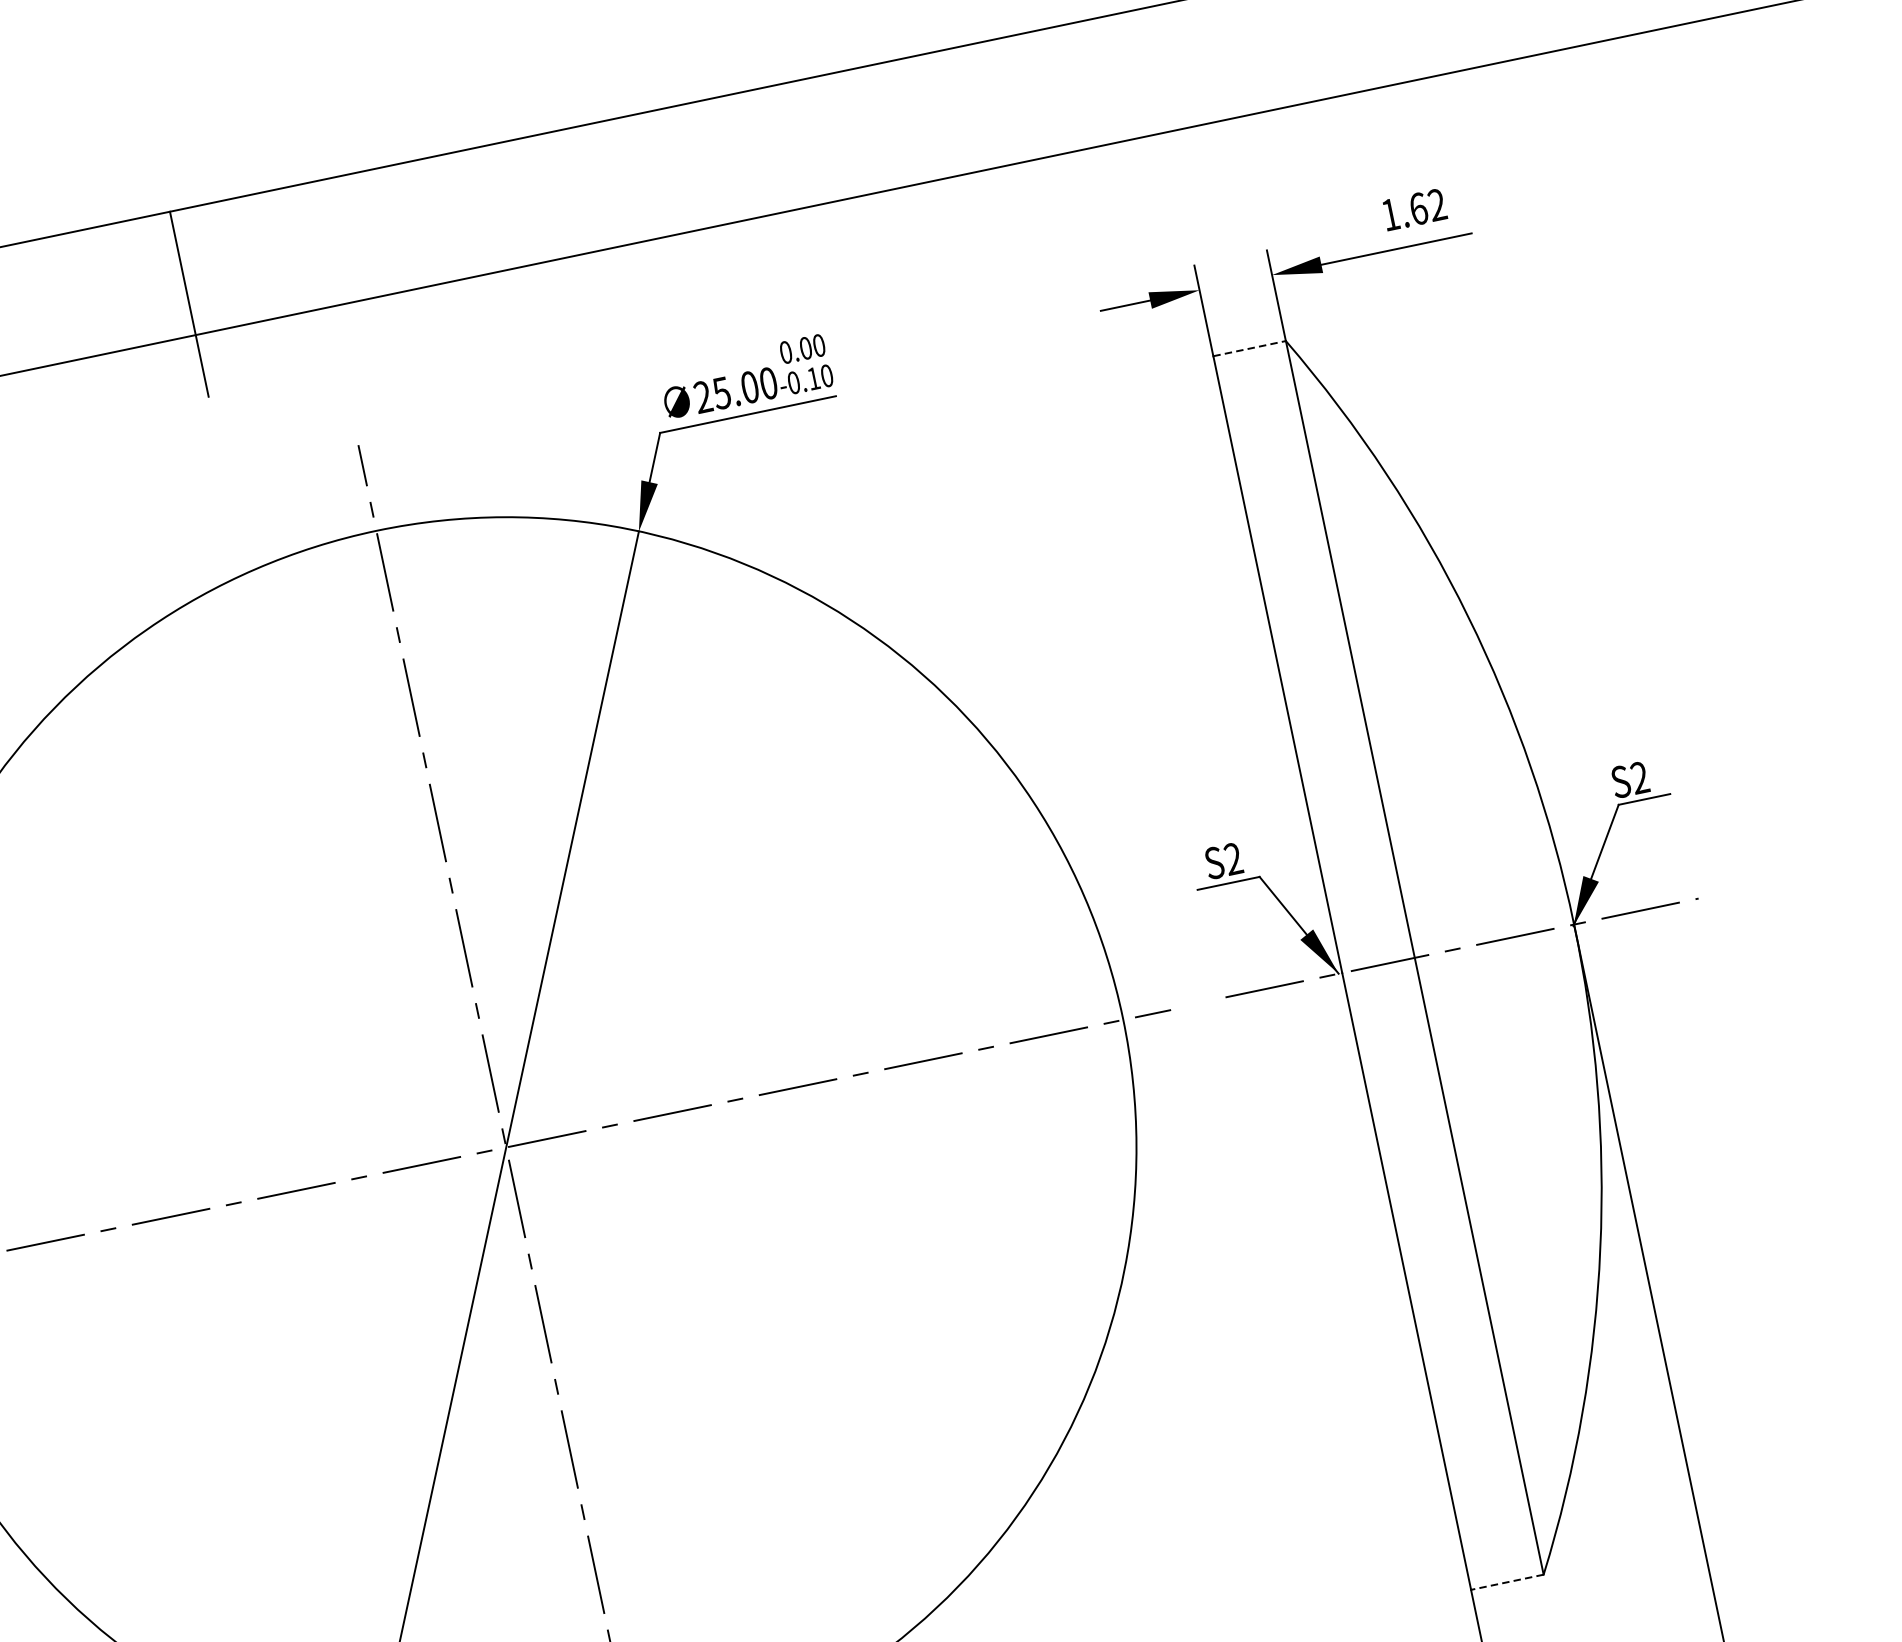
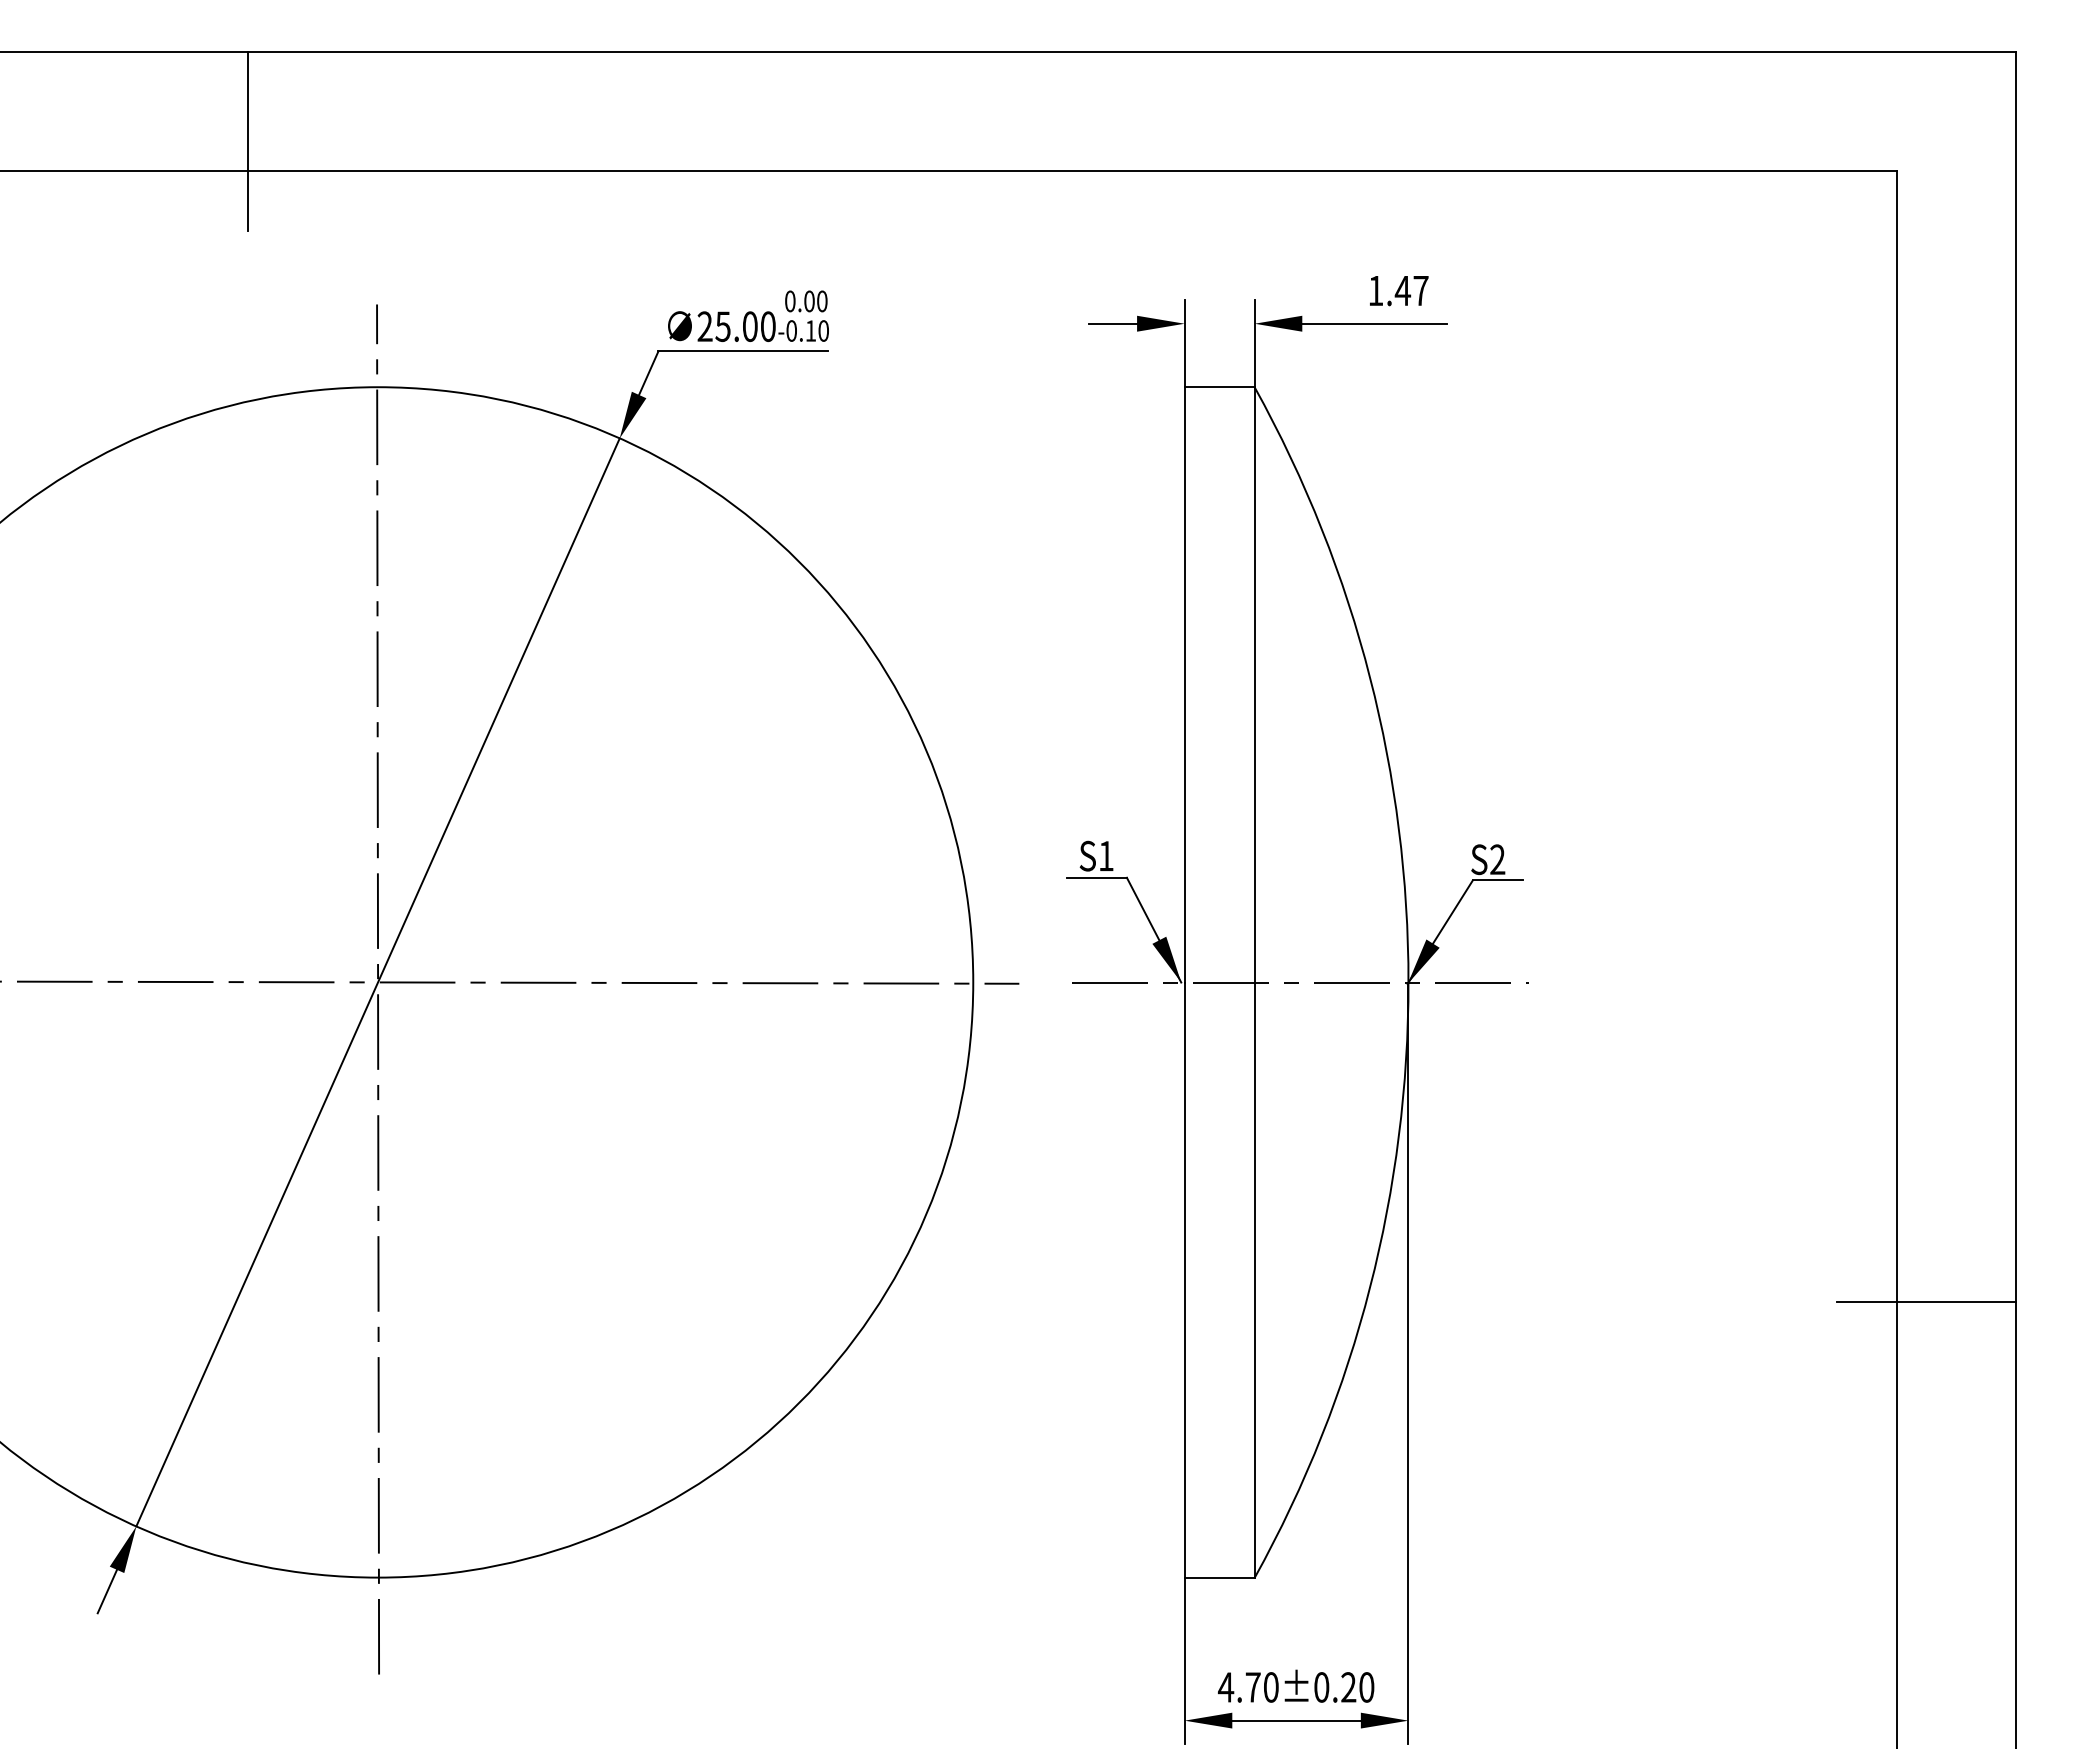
text: (1427, 206) -> (1411, 290), 1.62 -> 1.47
line: (1249, 348) -> (1219, 387), dashed -> solid
text: (1232, 858) -> (1105, 855), S2 -> S1
line: (1507, 1582) -> (1219, 1577), dashed -> solid

